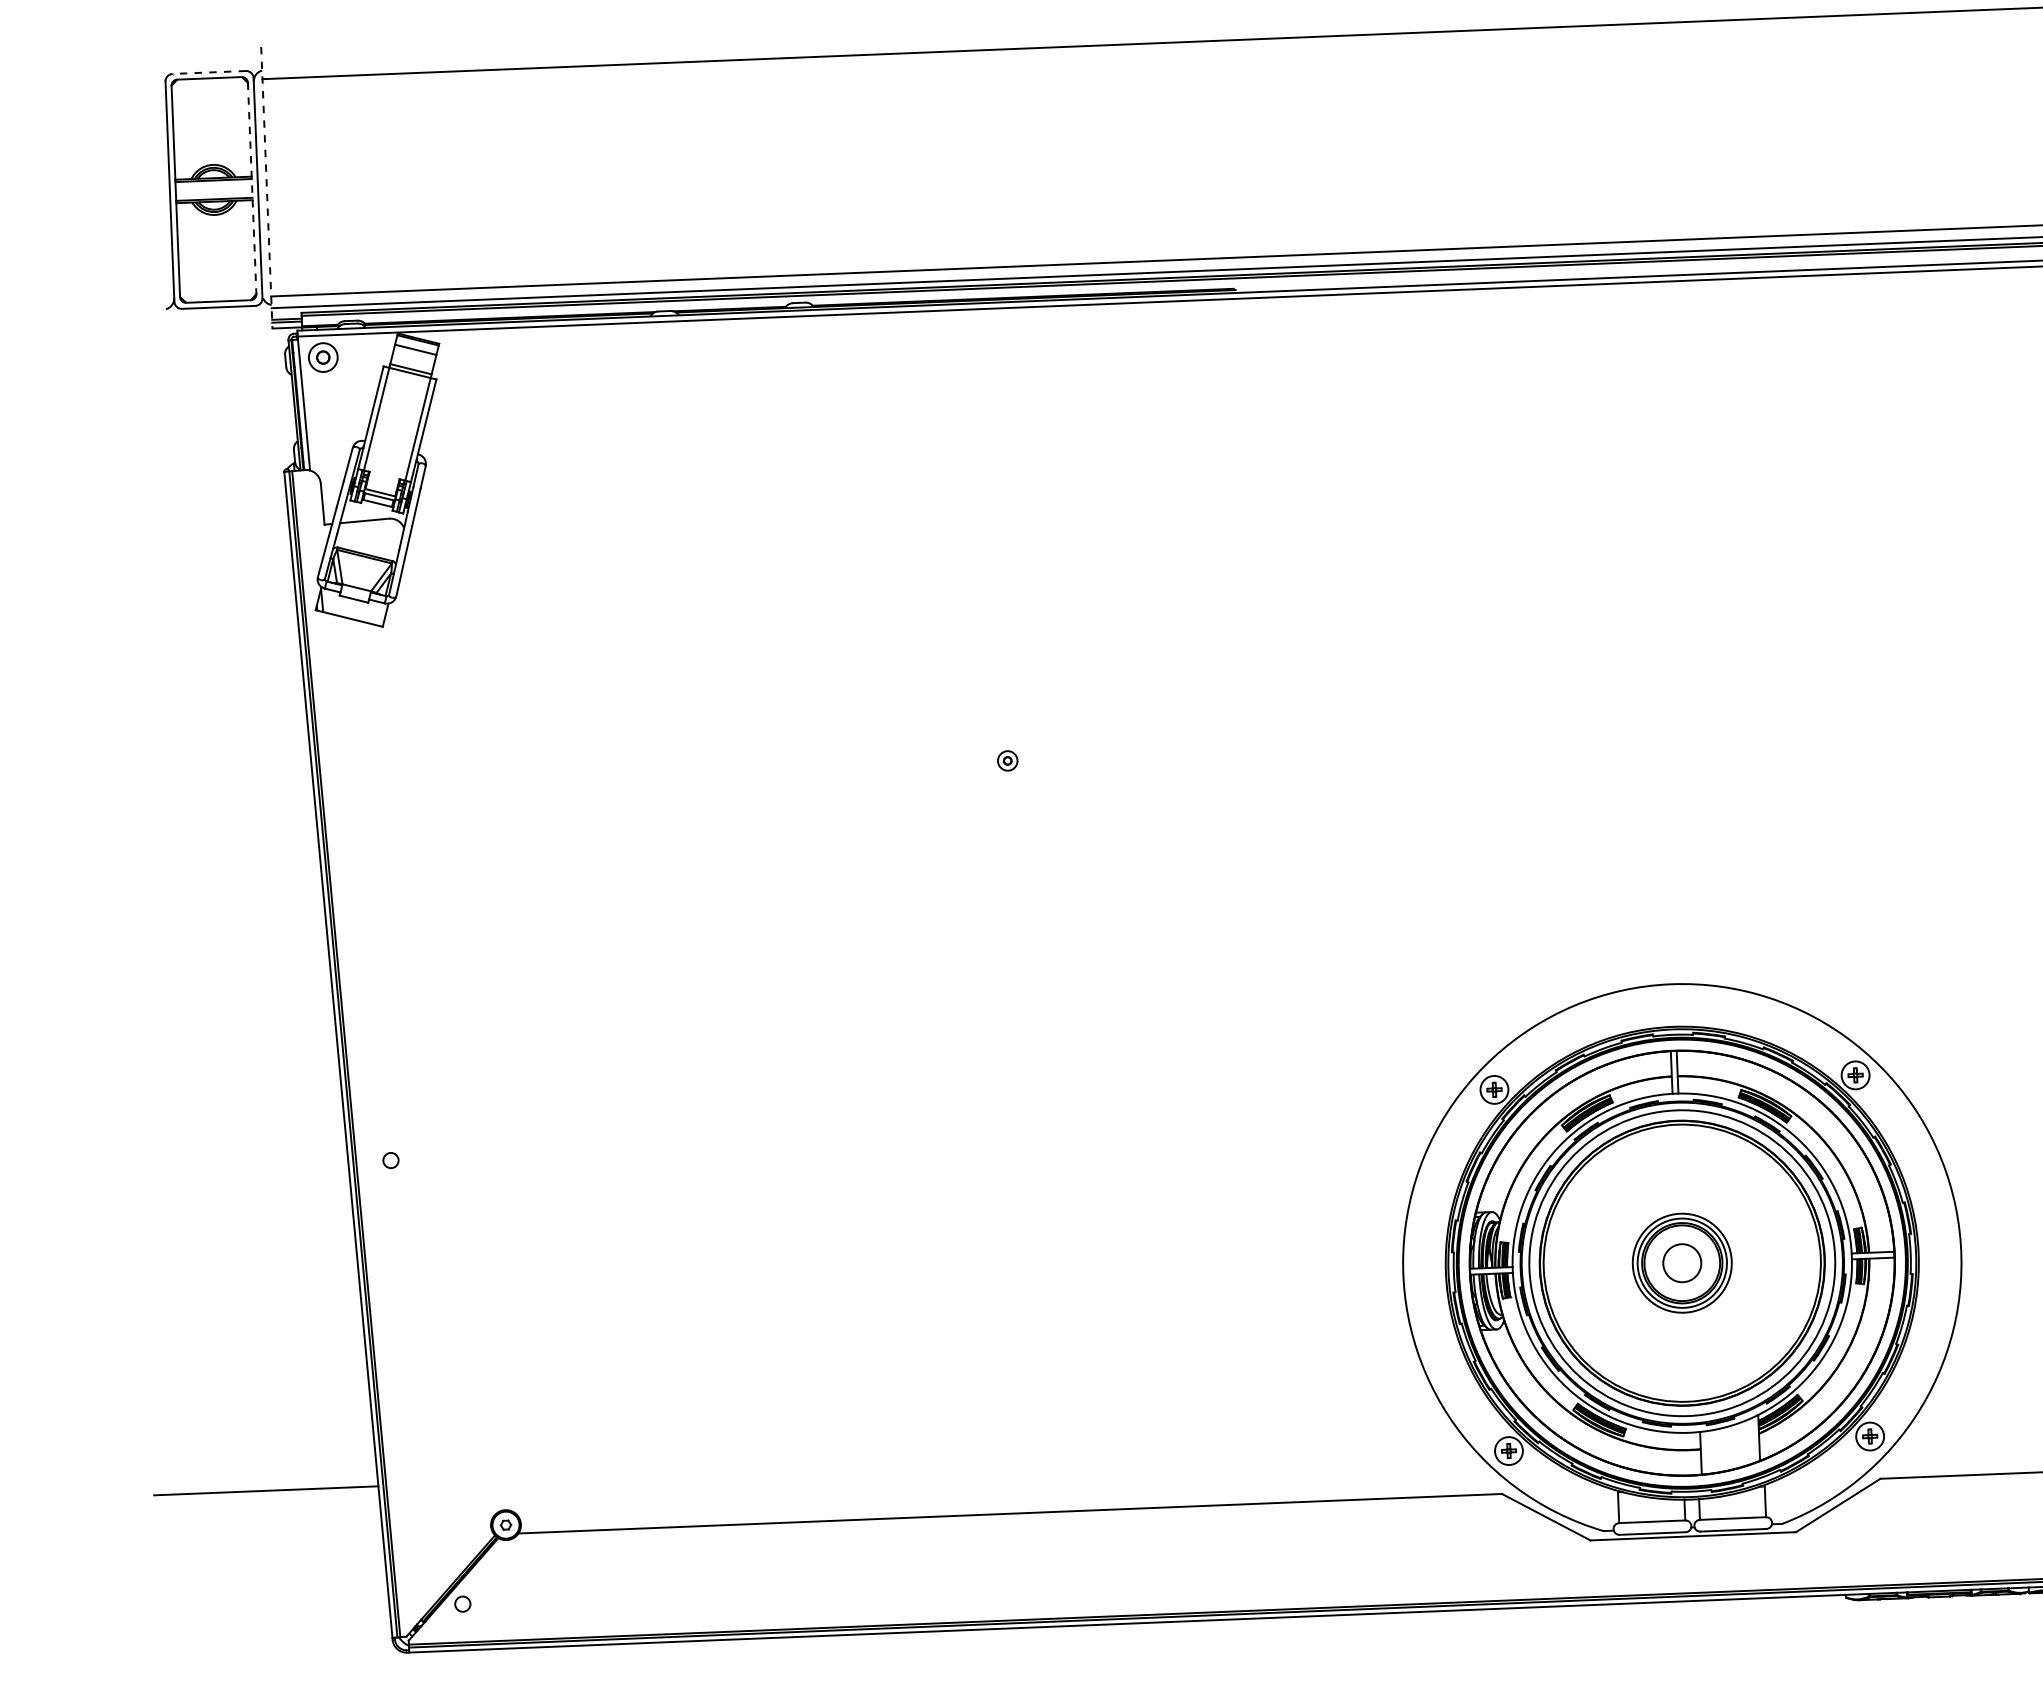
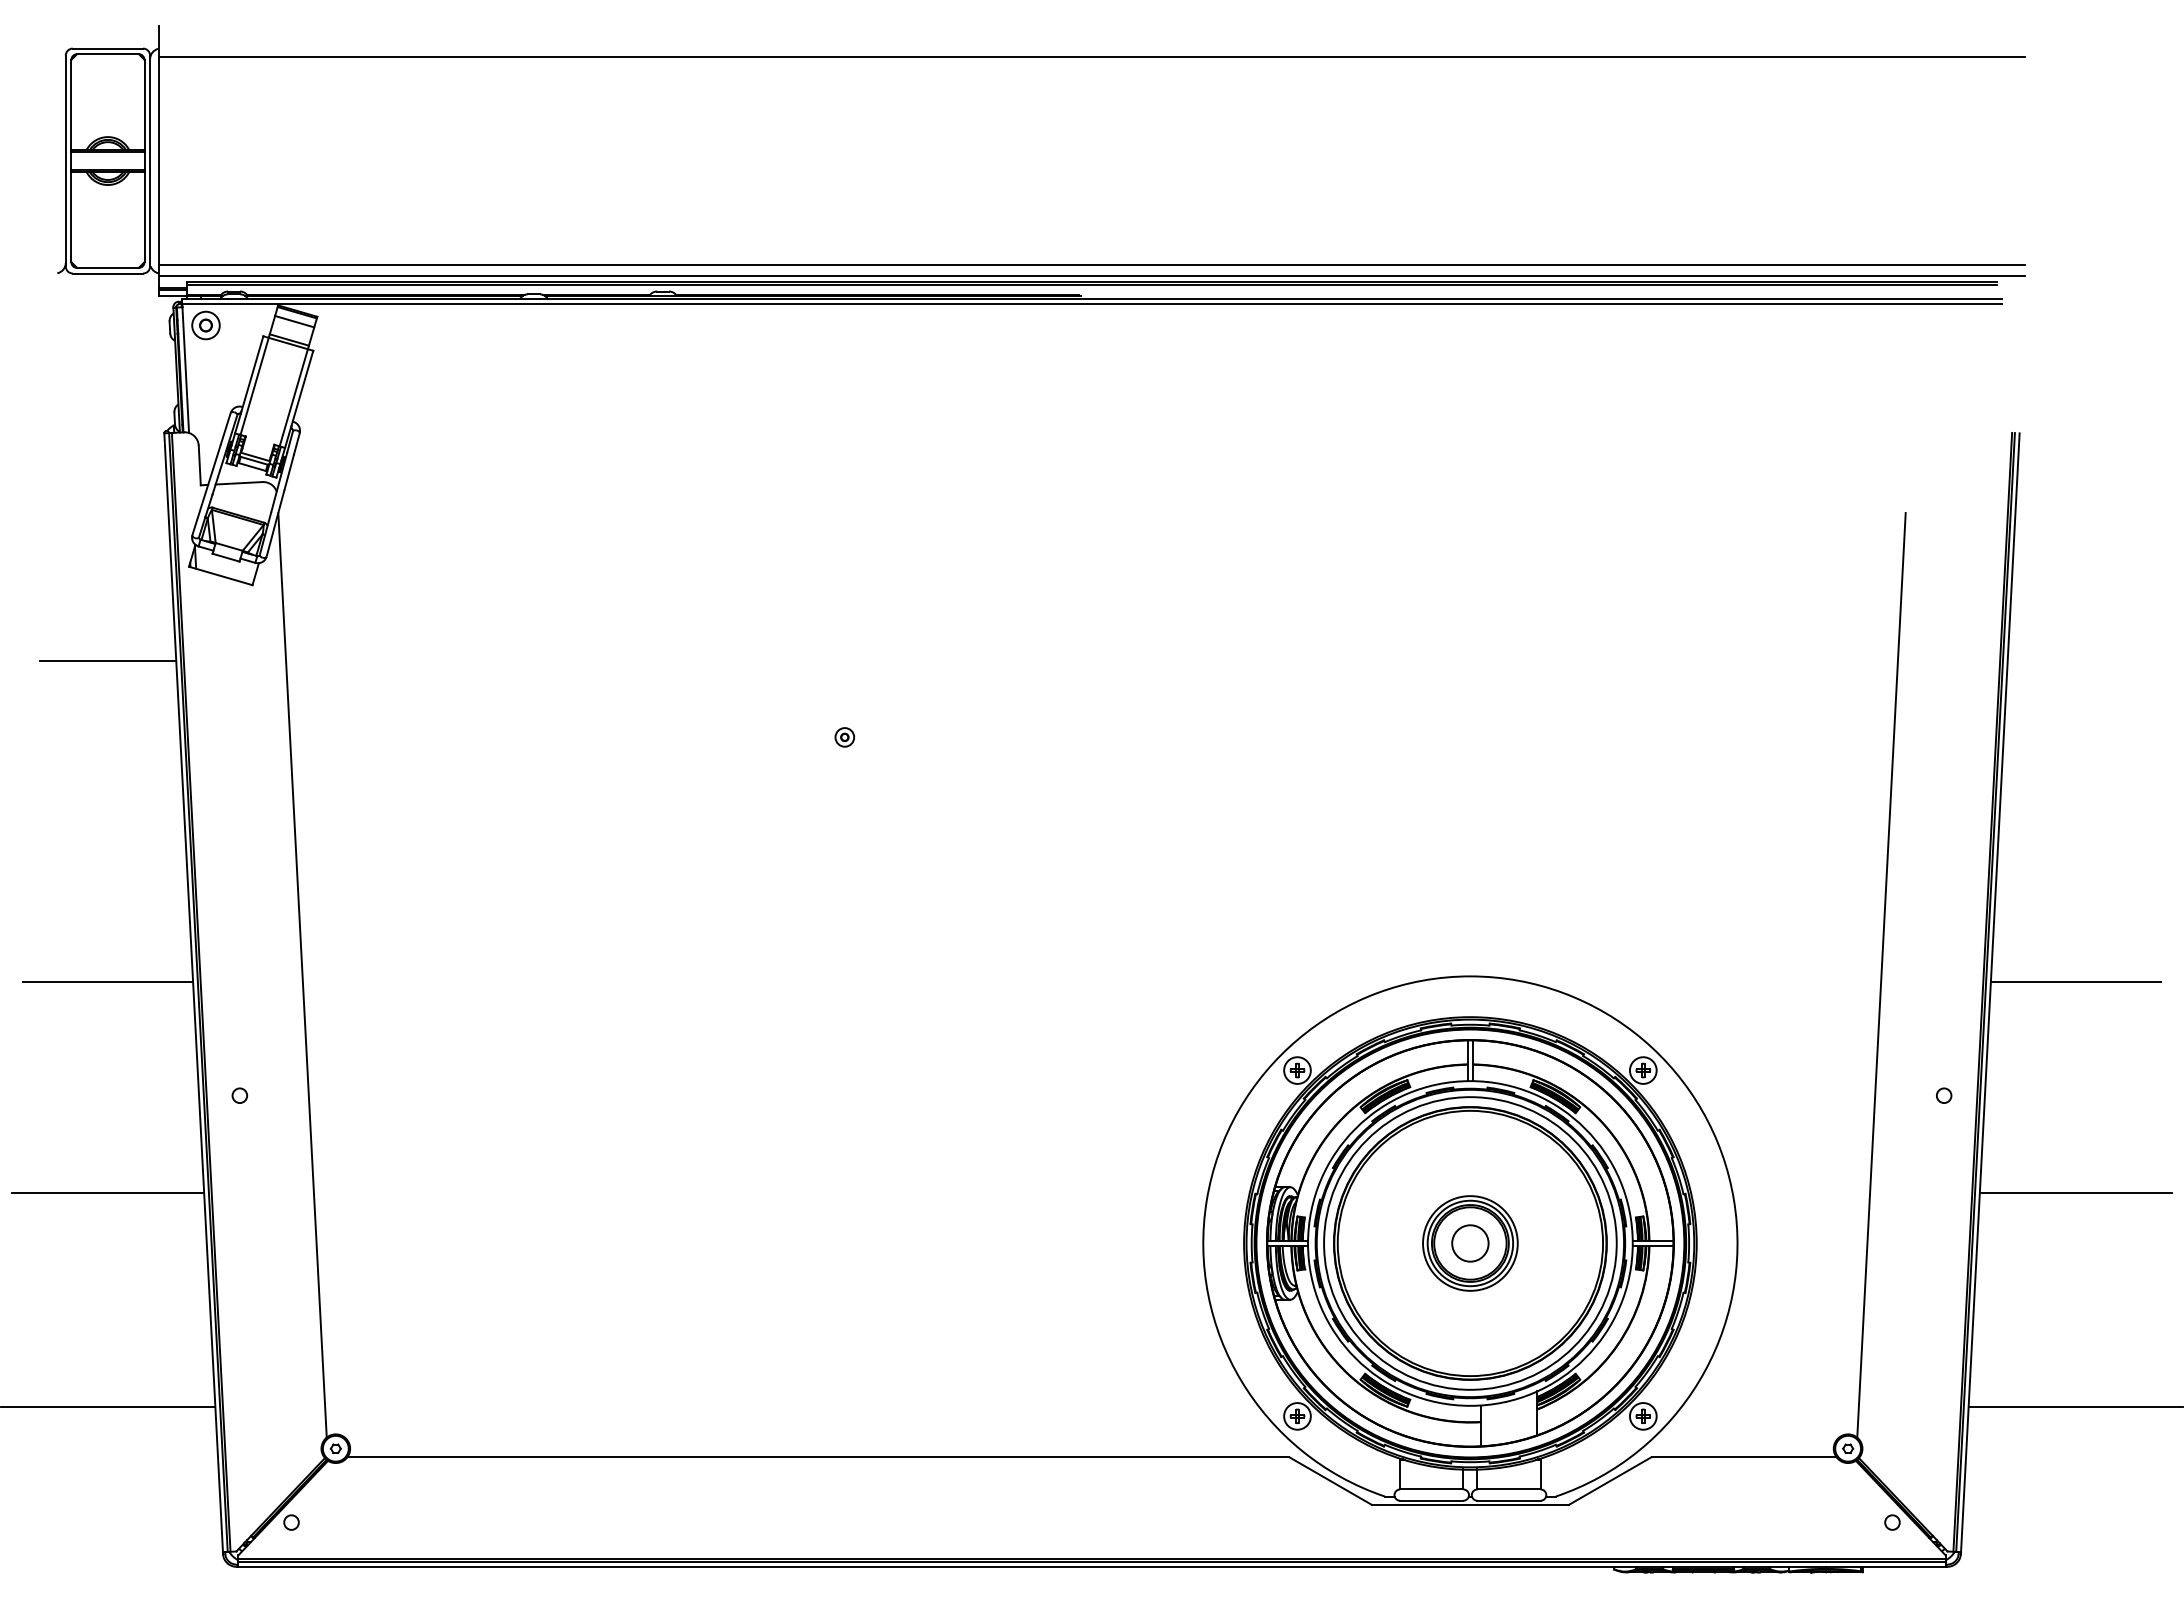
line: (208, 72) -> (107, 48), dashed -> solid
line: (252, 188) -> (144, 161), dashed -> solid
line: (266, 188) -> (158, 161), dashed -> solid
line: (234, 712) -> (107, 661), added
line: (451, 1032) -> (302, 975), added
line: (247, 1047) -> (107, 982), added
line: (256, 1267) -> (107, 1192), added

